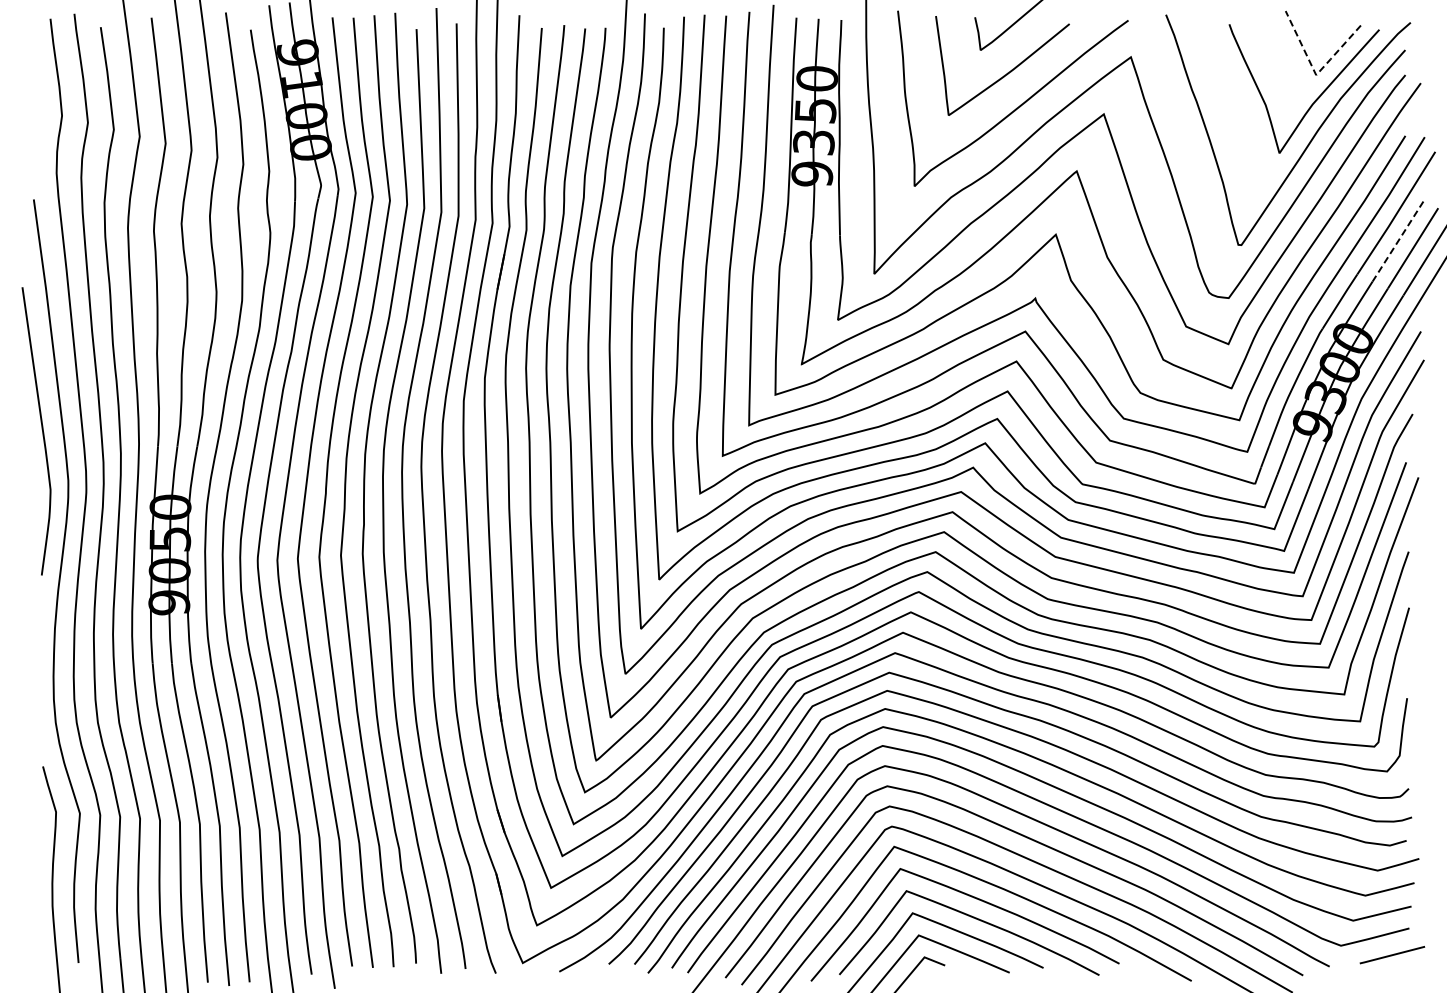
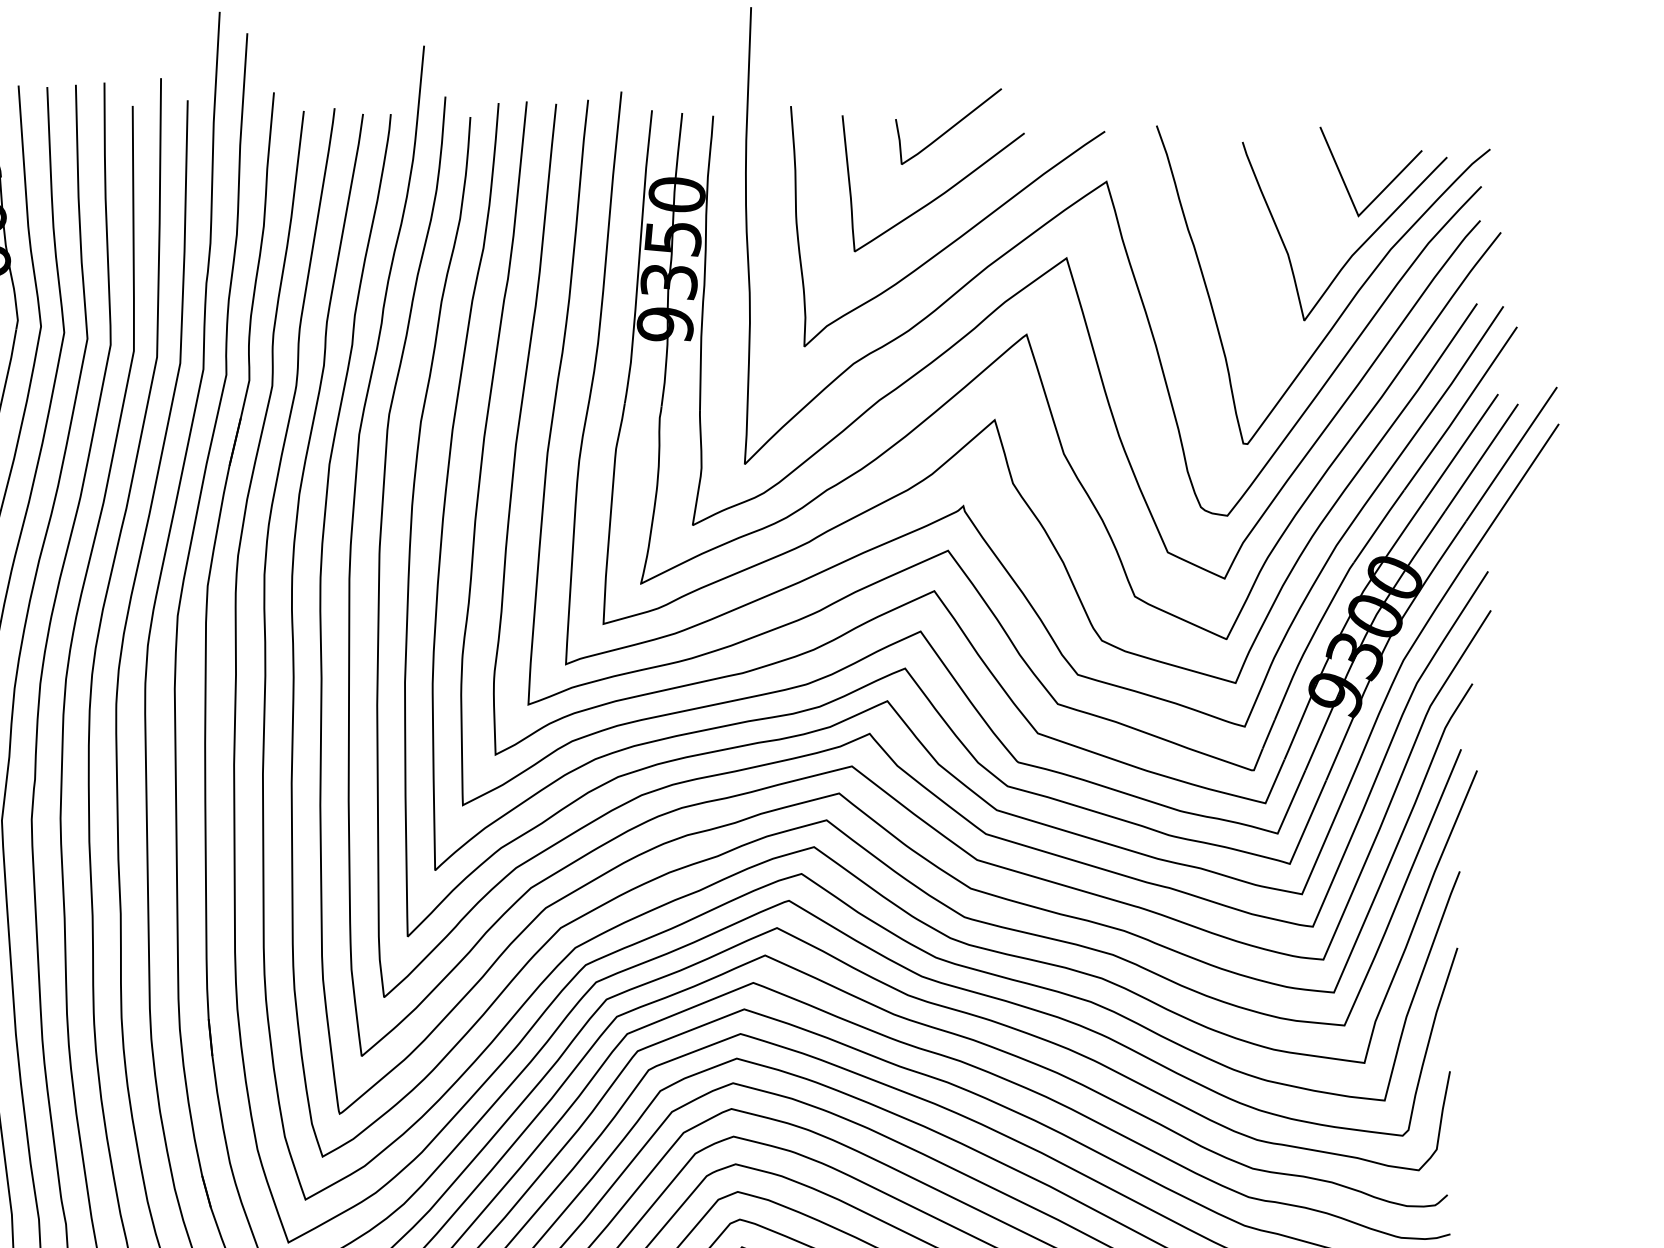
line: (1315, 74) -> (1357, 215), dashed -> solid
line: (1397, 241) -> (1460, 447), dashed -> solid

